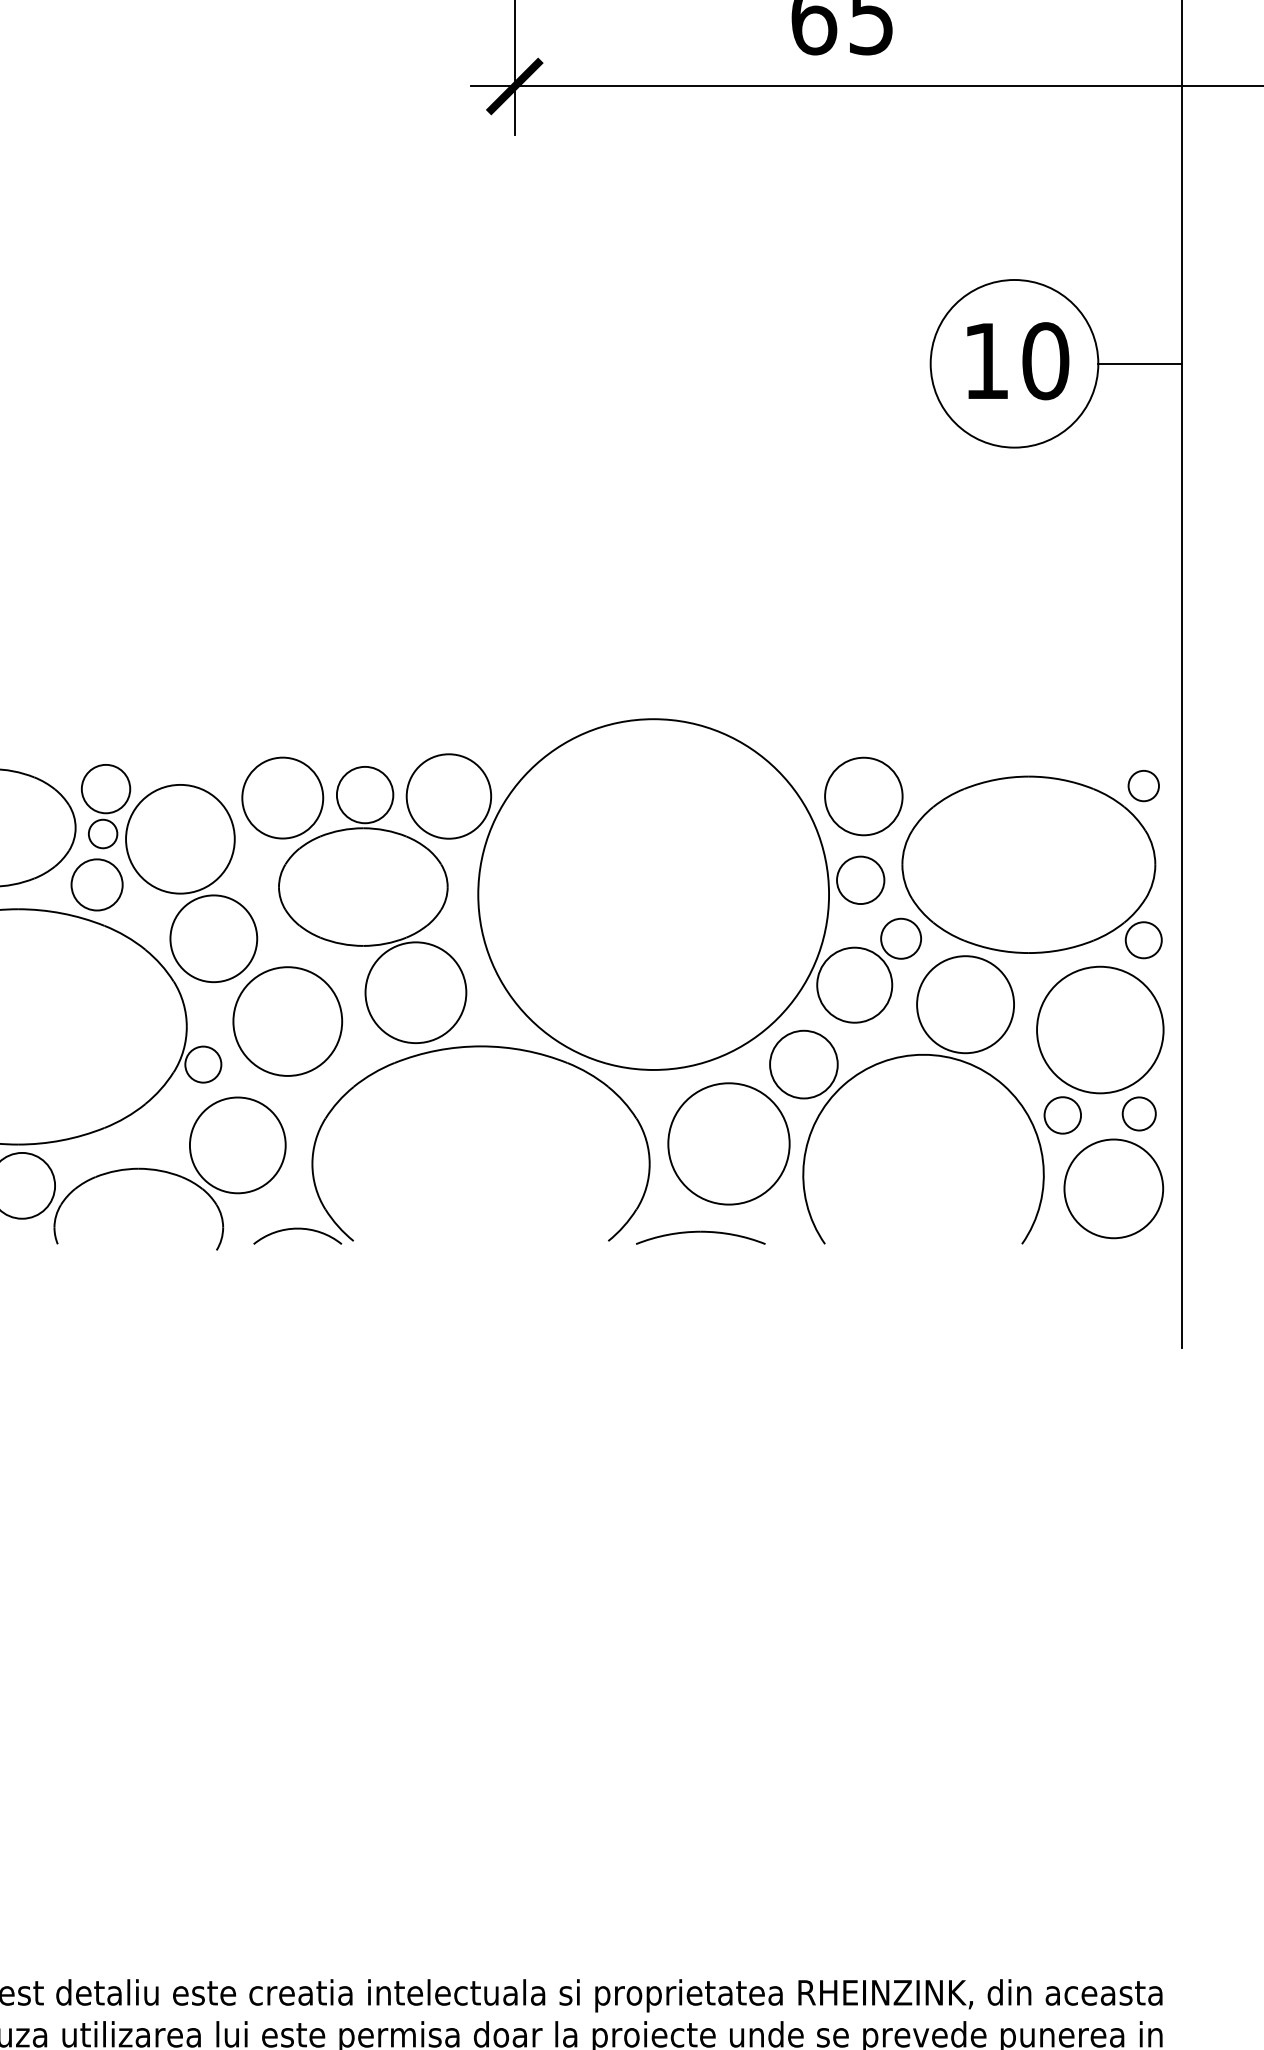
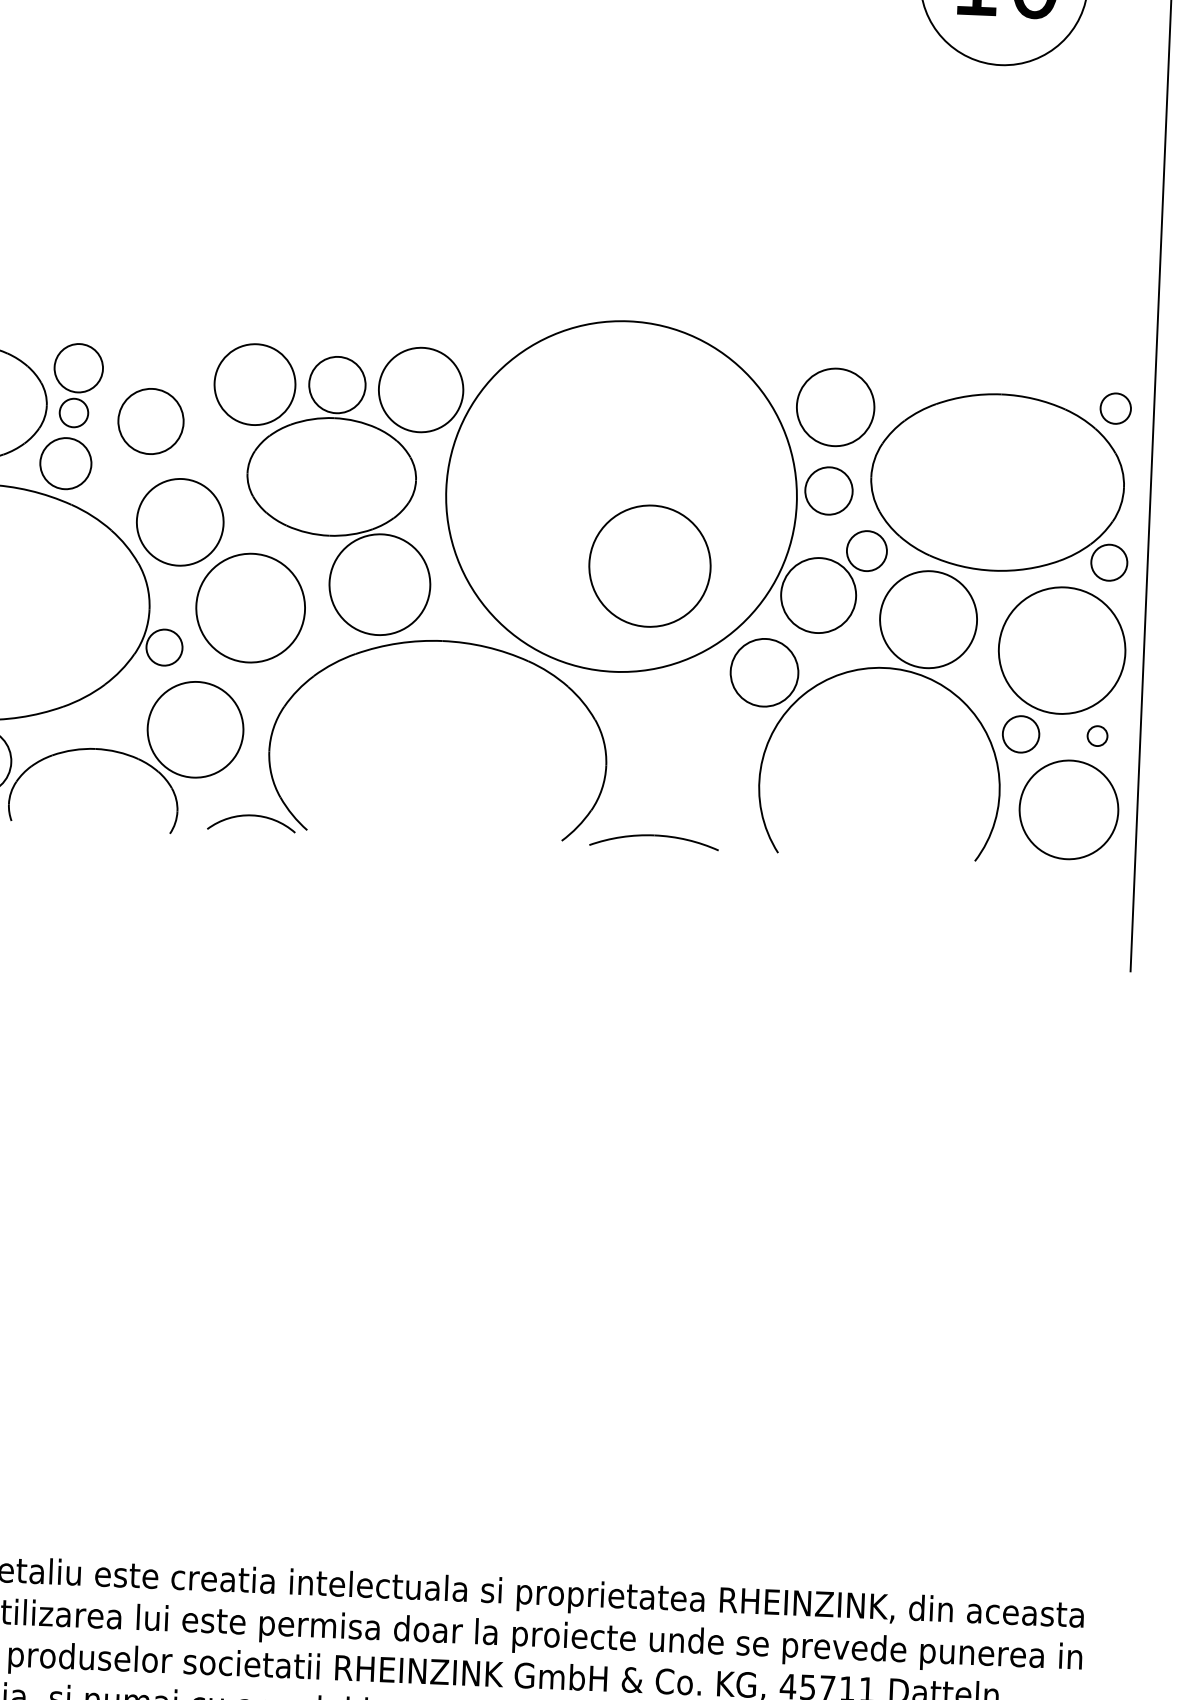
circle: (180, 838) -> (151, 420), size x0.6
circle: (1138, 1113) -> (1096, 735), size x0.6
circle: (728, 1143) -> (649, 565), moved

